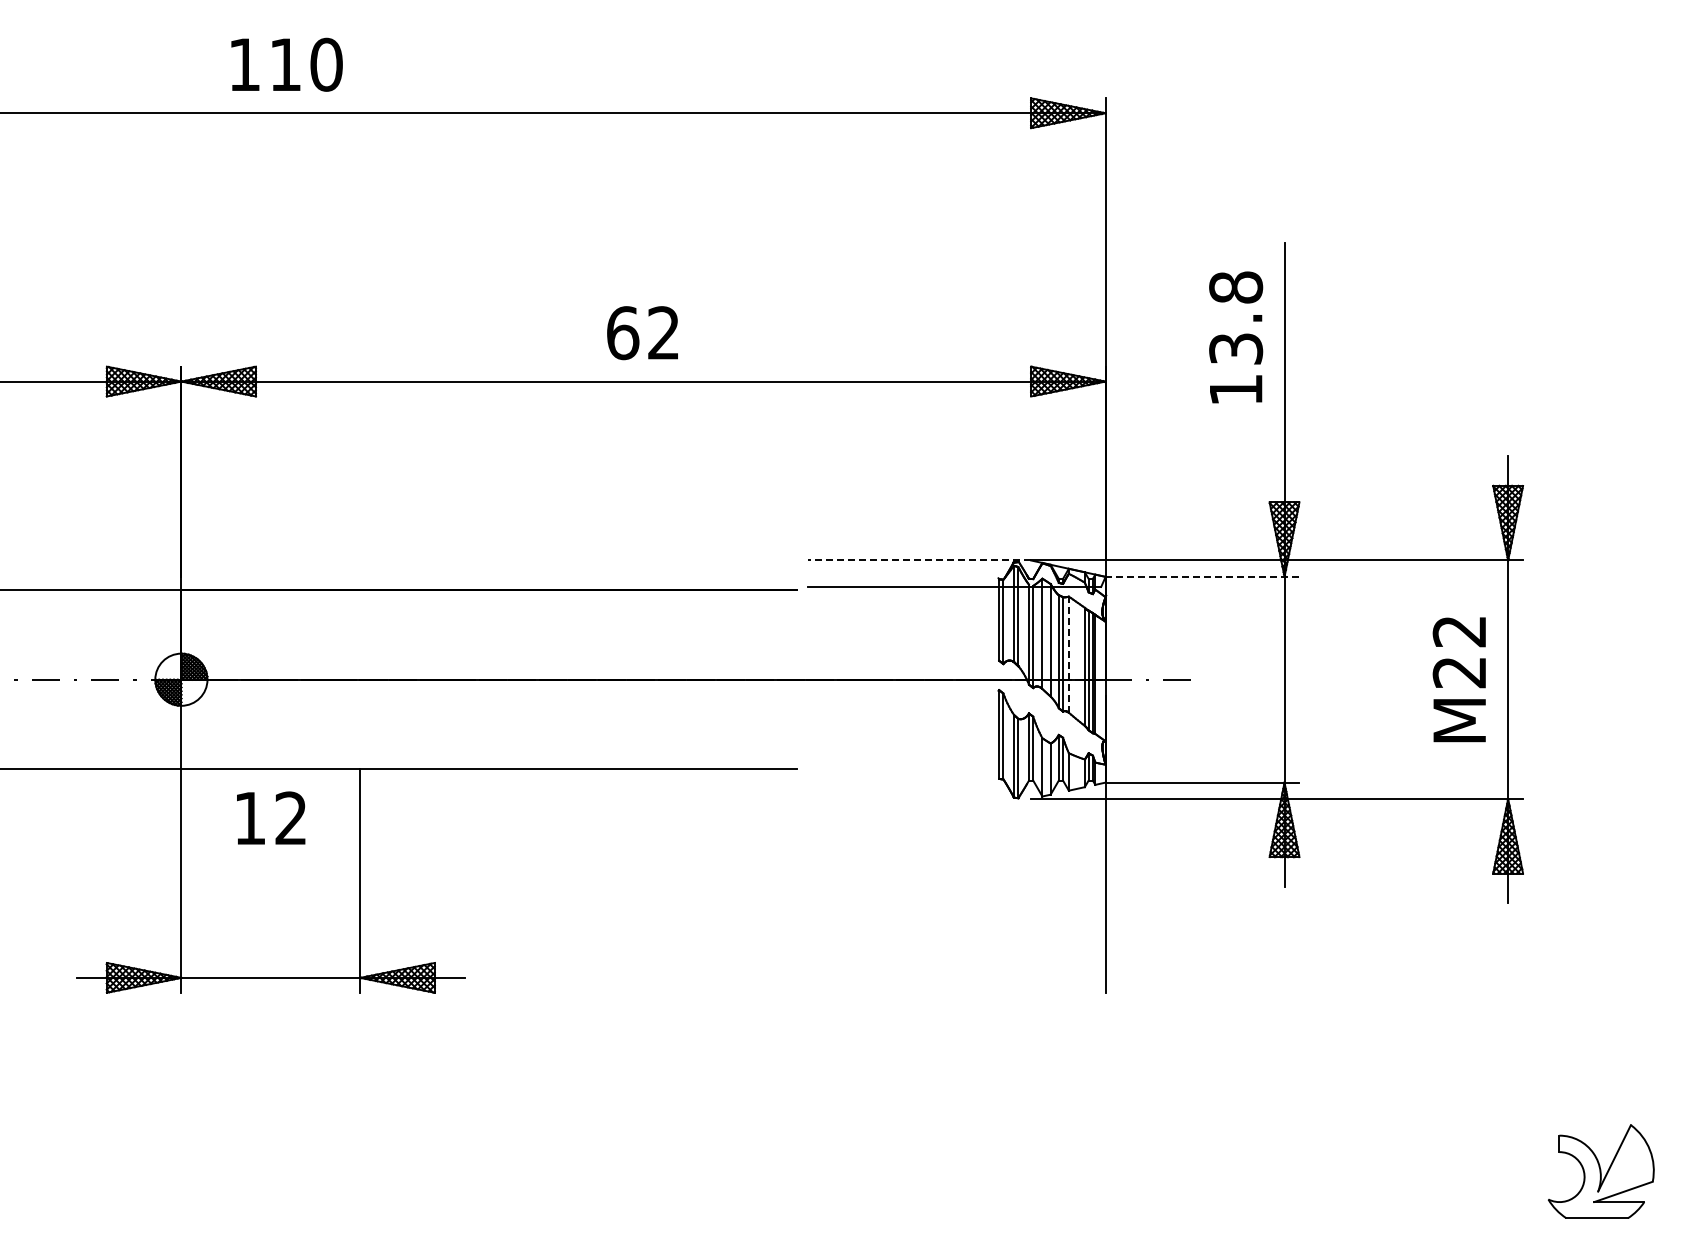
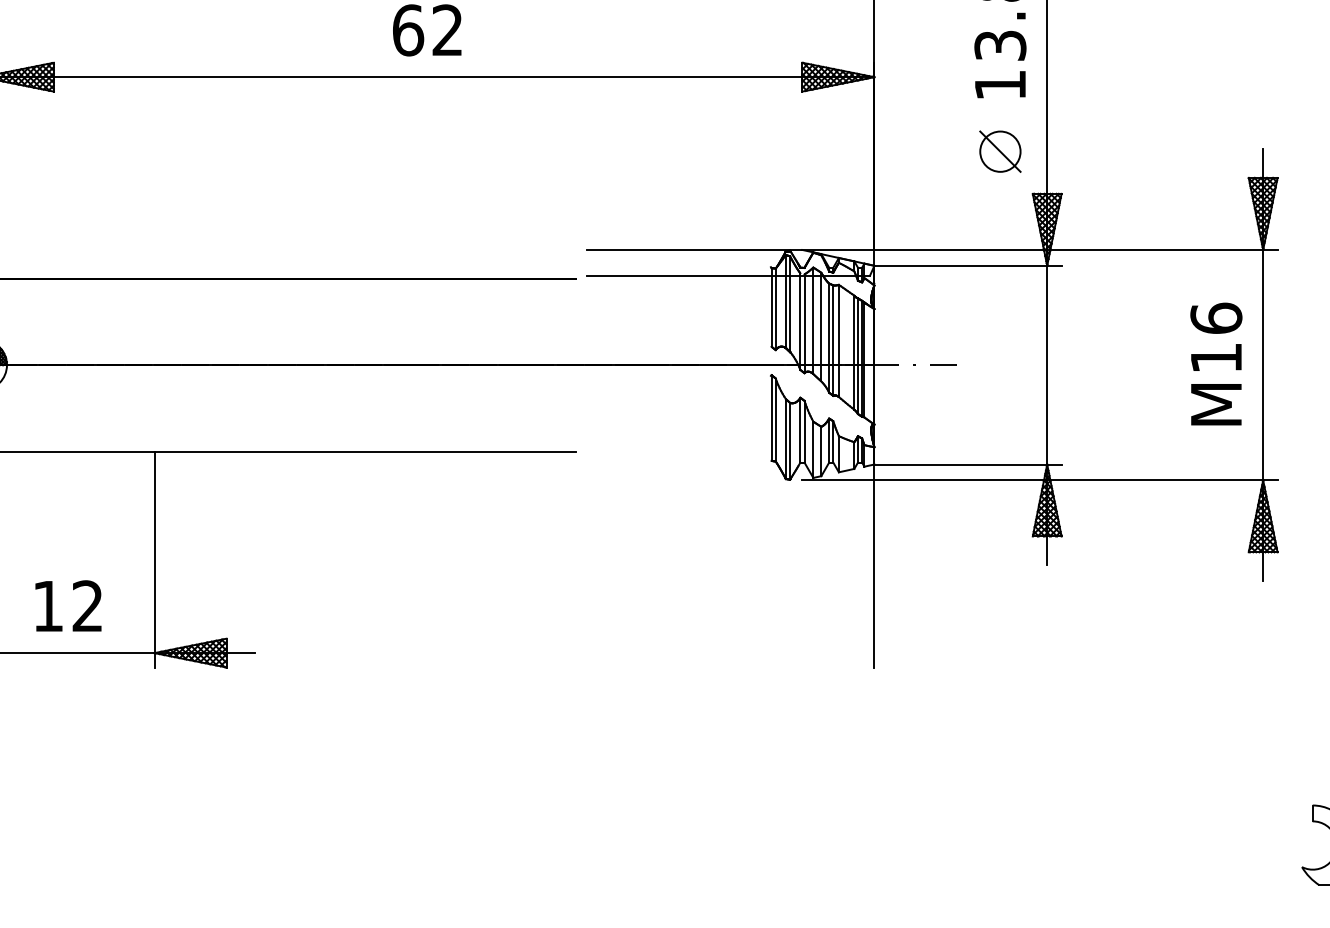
part: (1235, 458) -> (999, 151), added
line: (919, 560) -> (694, 249), dashed -> solid
line: (1202, 576) -> (967, 265), dashed -> solid
text: (1459, 651) -> (1216, 337), M22 -> M16
line: (1068, 654) -> (838, 340), dashed -> solid
text: (271, 817) -> (68, 605), moved

